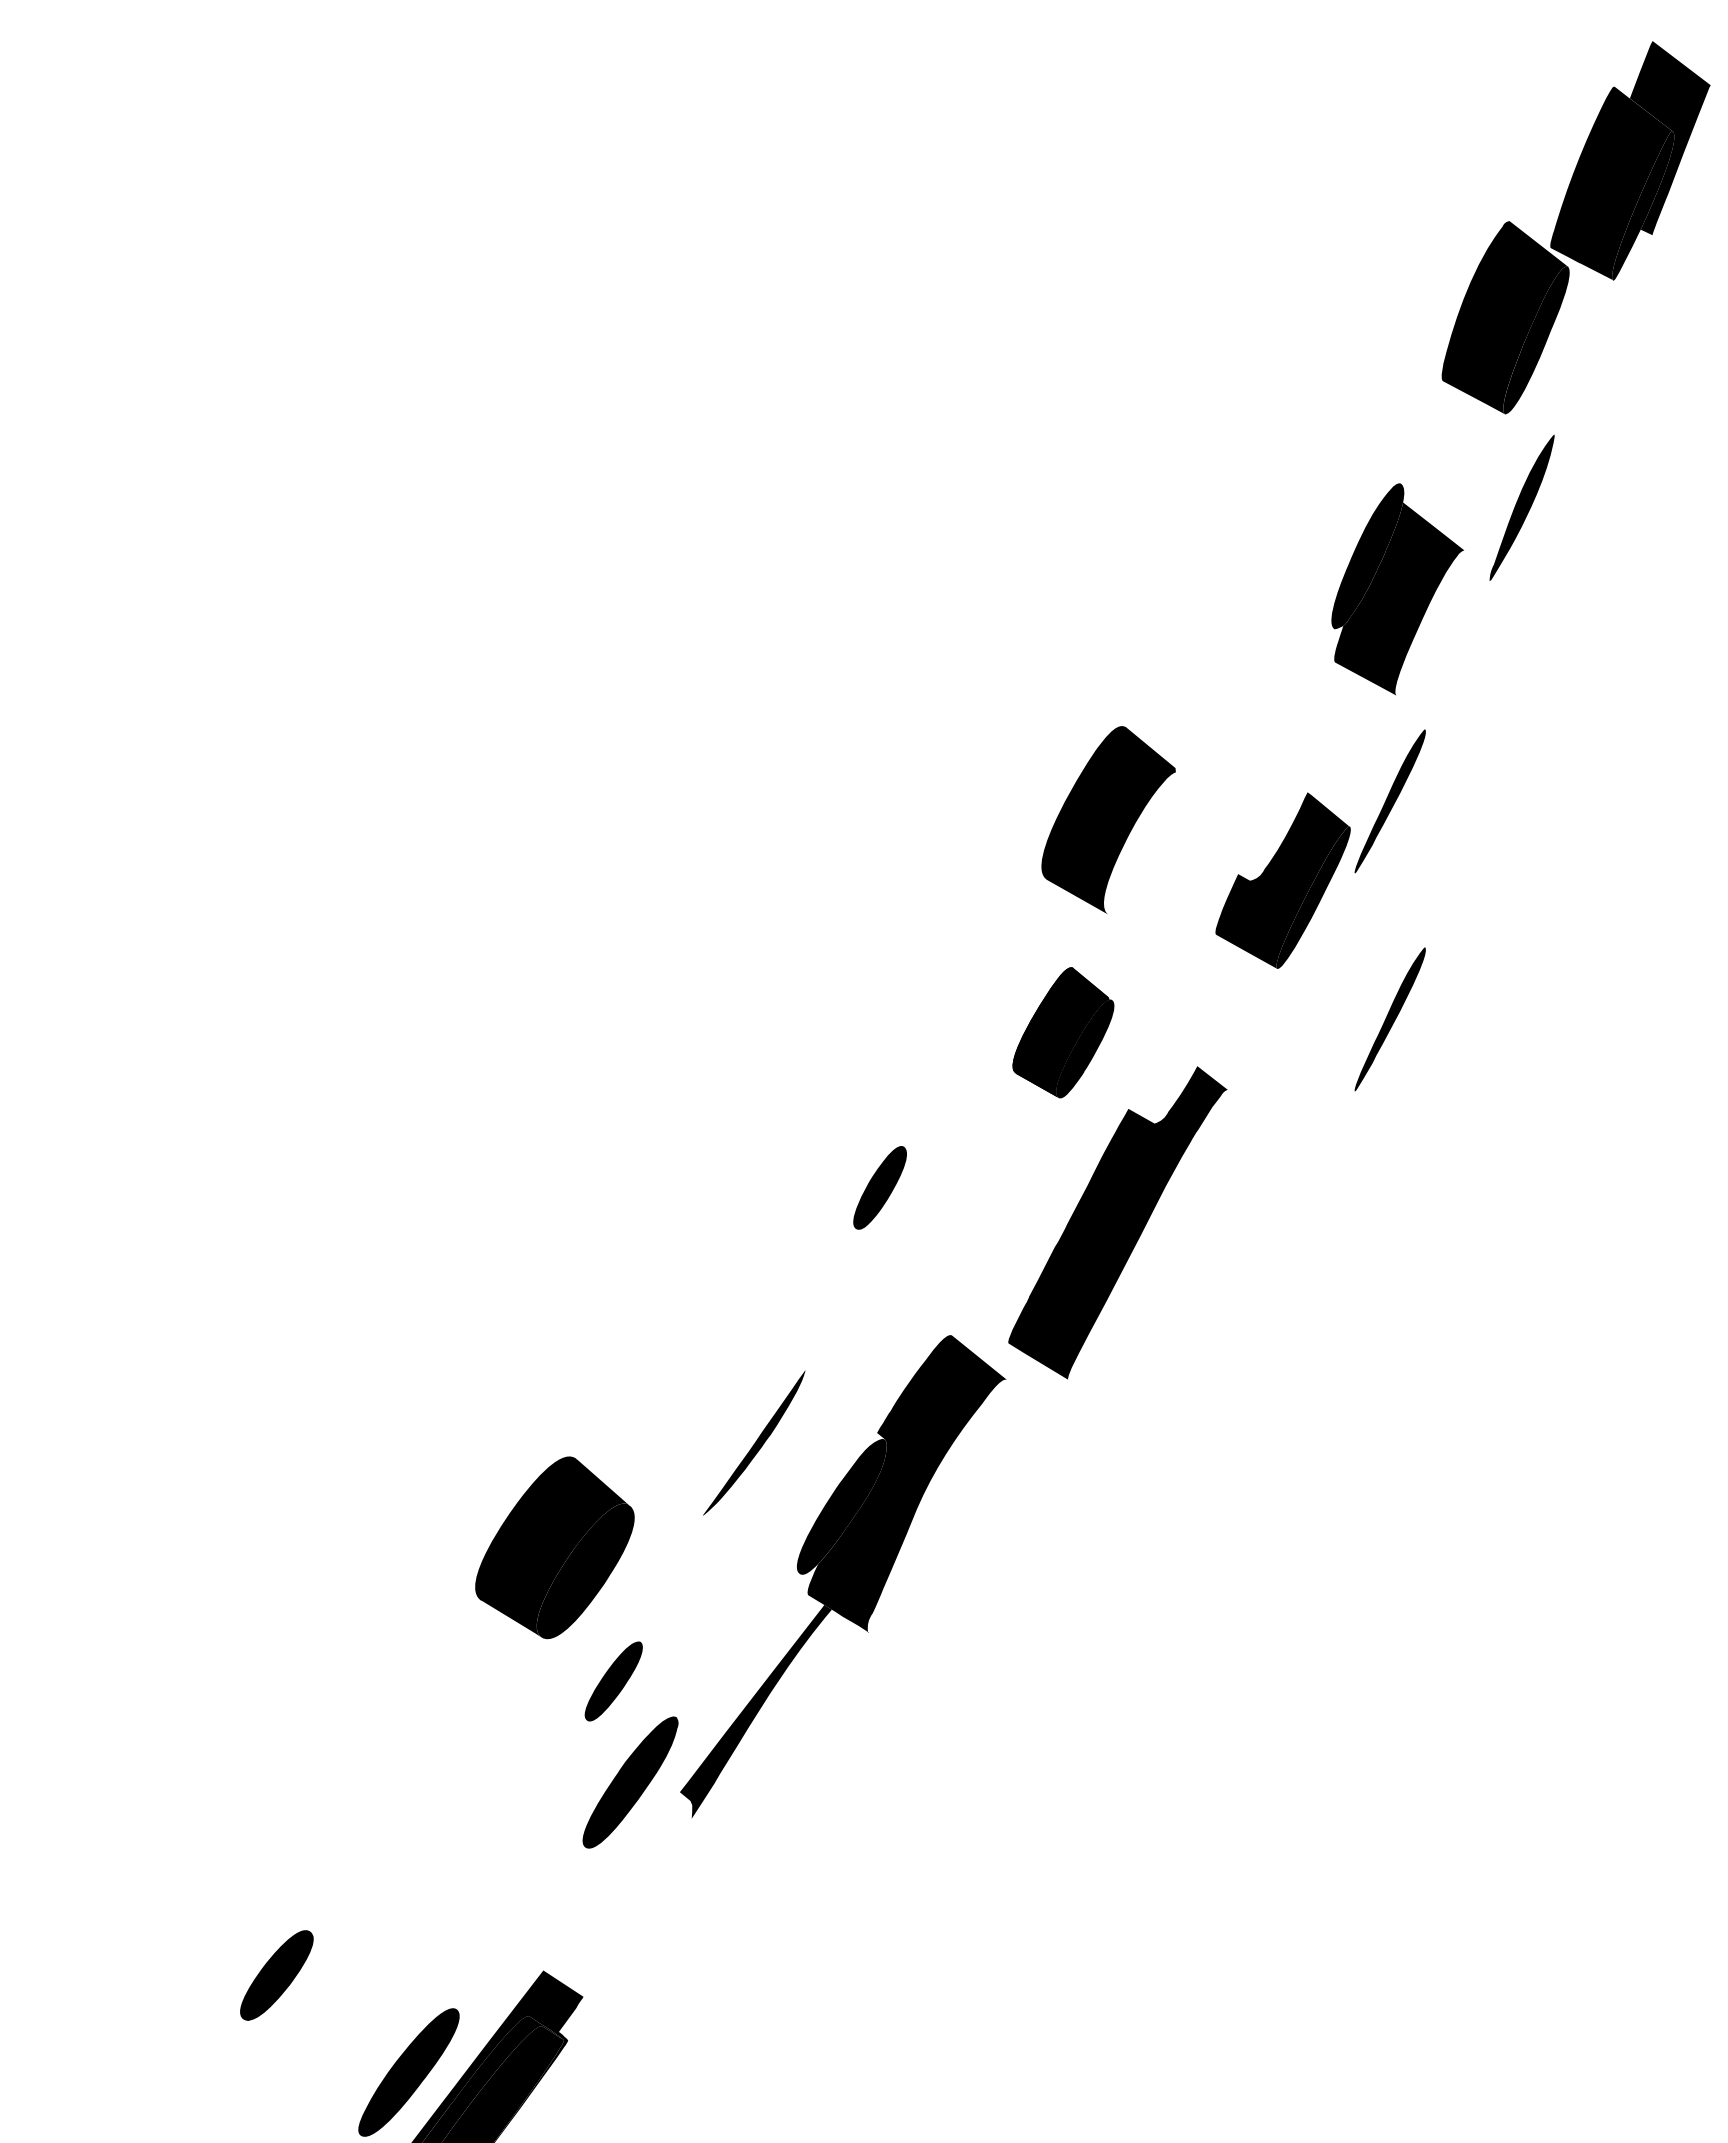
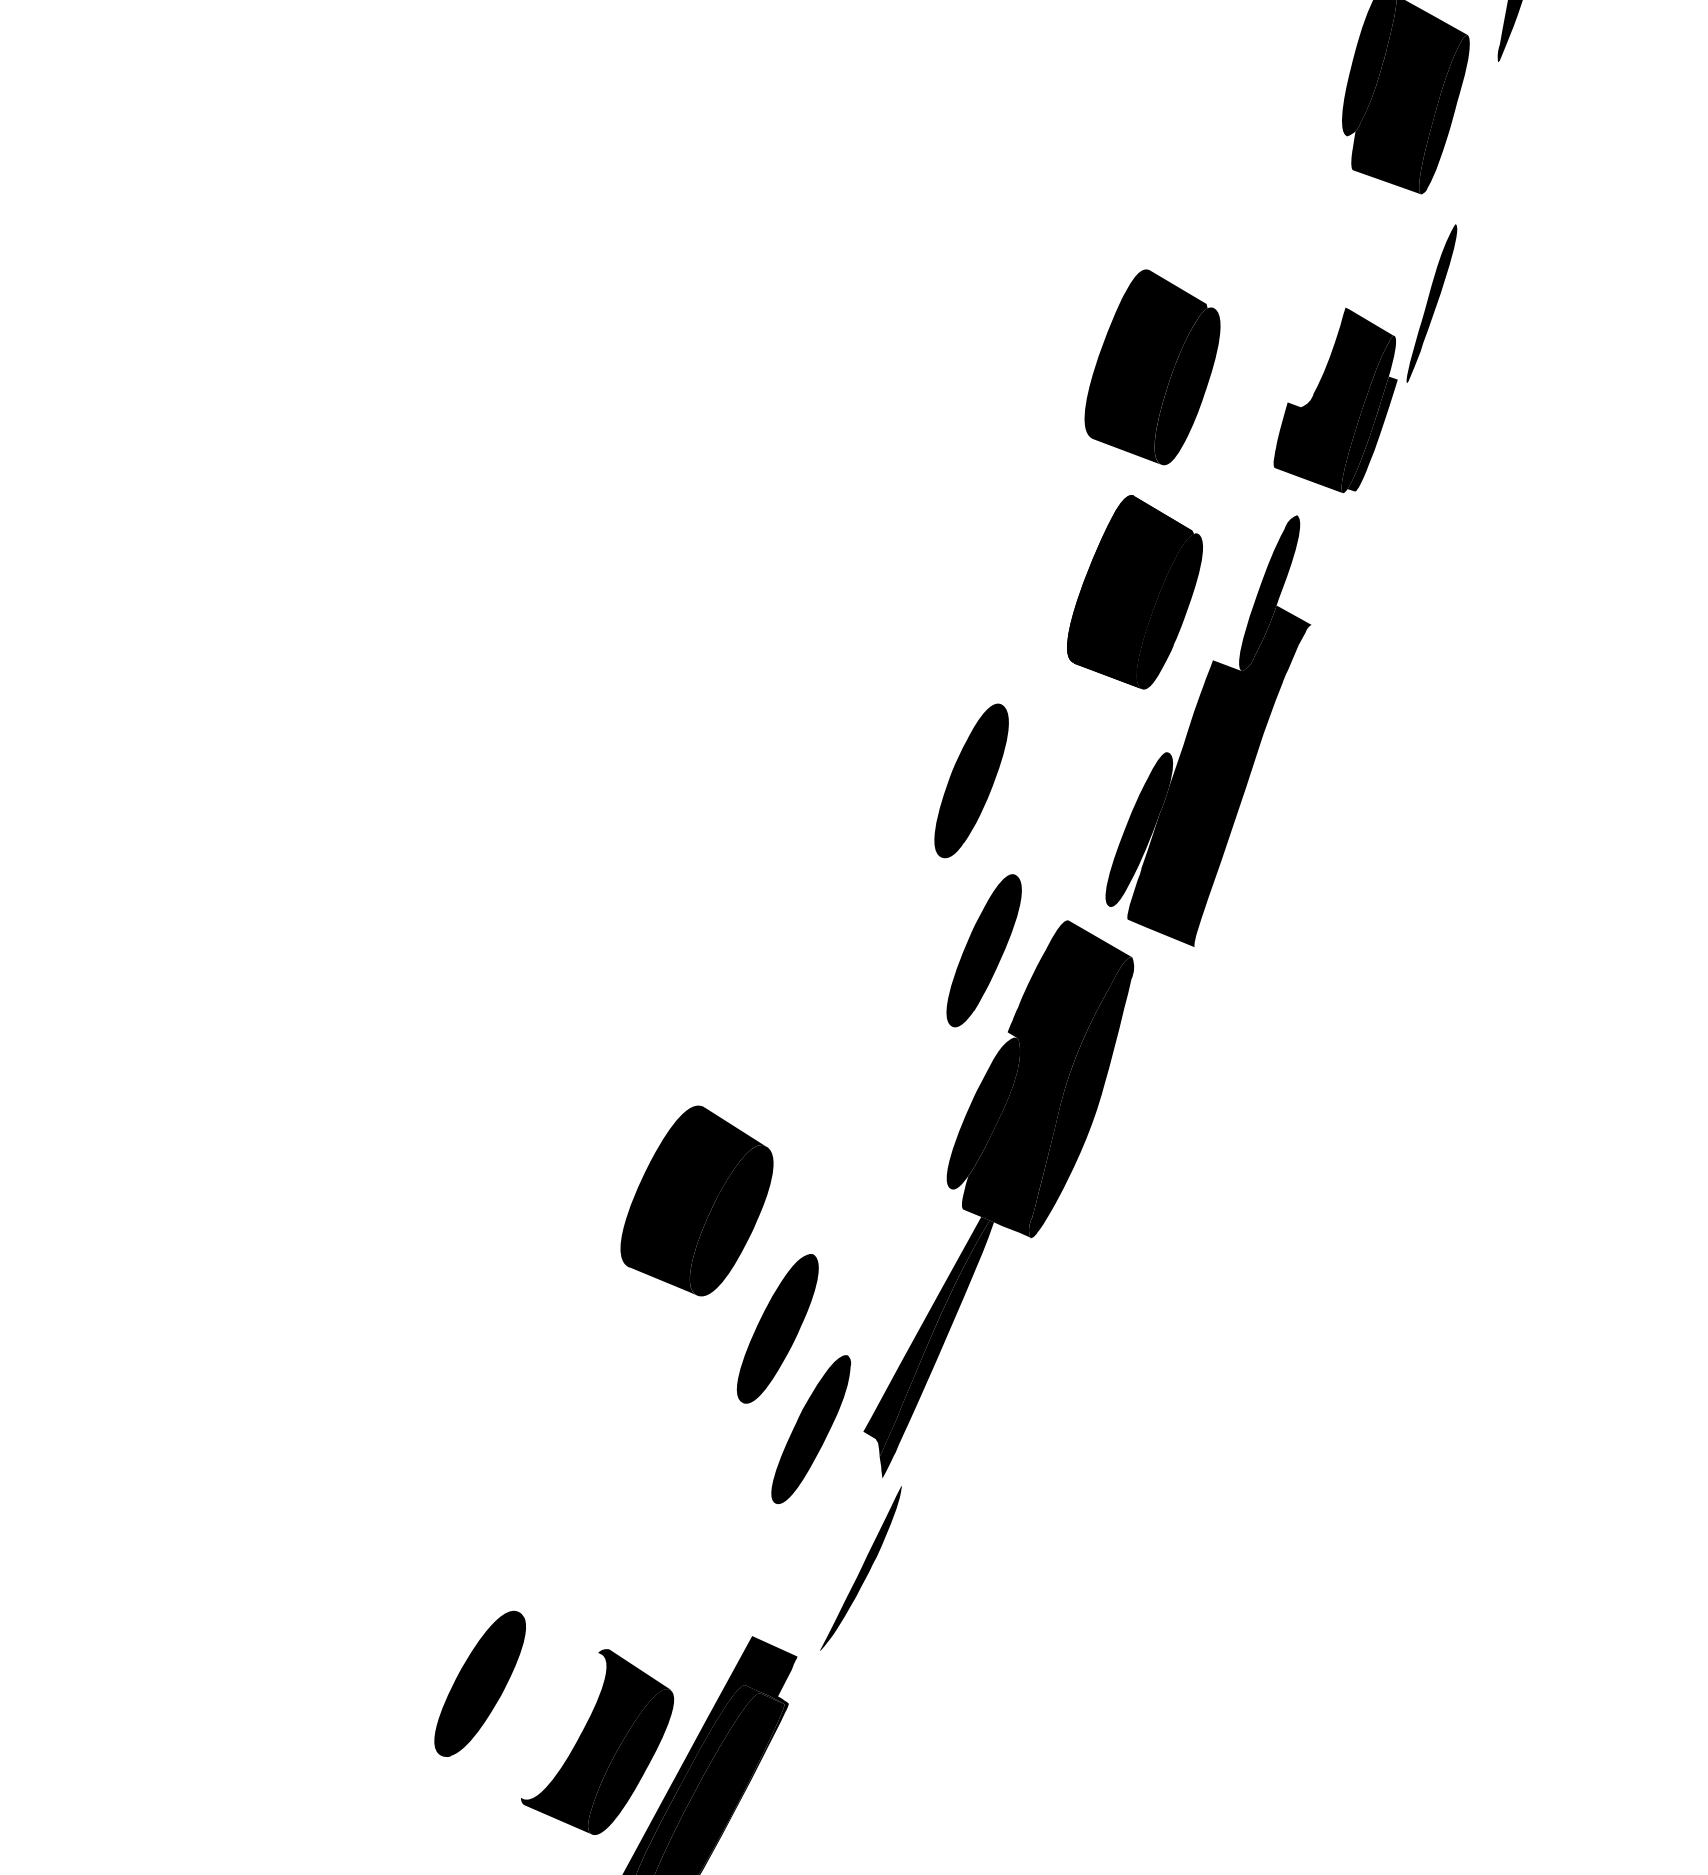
fill: (1430, 622) -> (1444, 114), added
fill: (1145, 843) -> (1187, 385), added
fill: (1314, 916) -> (1372, 433), added
part: (1389, 1019) -> (1465, 527), removed
part: (1063, 1032) -> (1134, 592), size x1.43
fill: (1192, 1052) -> (1269, 592), added
part: (879, 1187) -> (970, 780), size x1.67
fill: (1032, 1258) -> (1138, 828), added
fill: (866, 1351) -> (983, 950), added
part: (754, 1442) -> (861, 1567), moved
fill: (937, 1505) -> (1081, 1096), added
part: (613, 1681) -> (777, 1329), size x1.67
fill: (763, 1724) -> (938, 1349), added
part: (276, 1975) -> (479, 1683), size x1.43
fill: (377, 2048) -> (594, 1742), added

